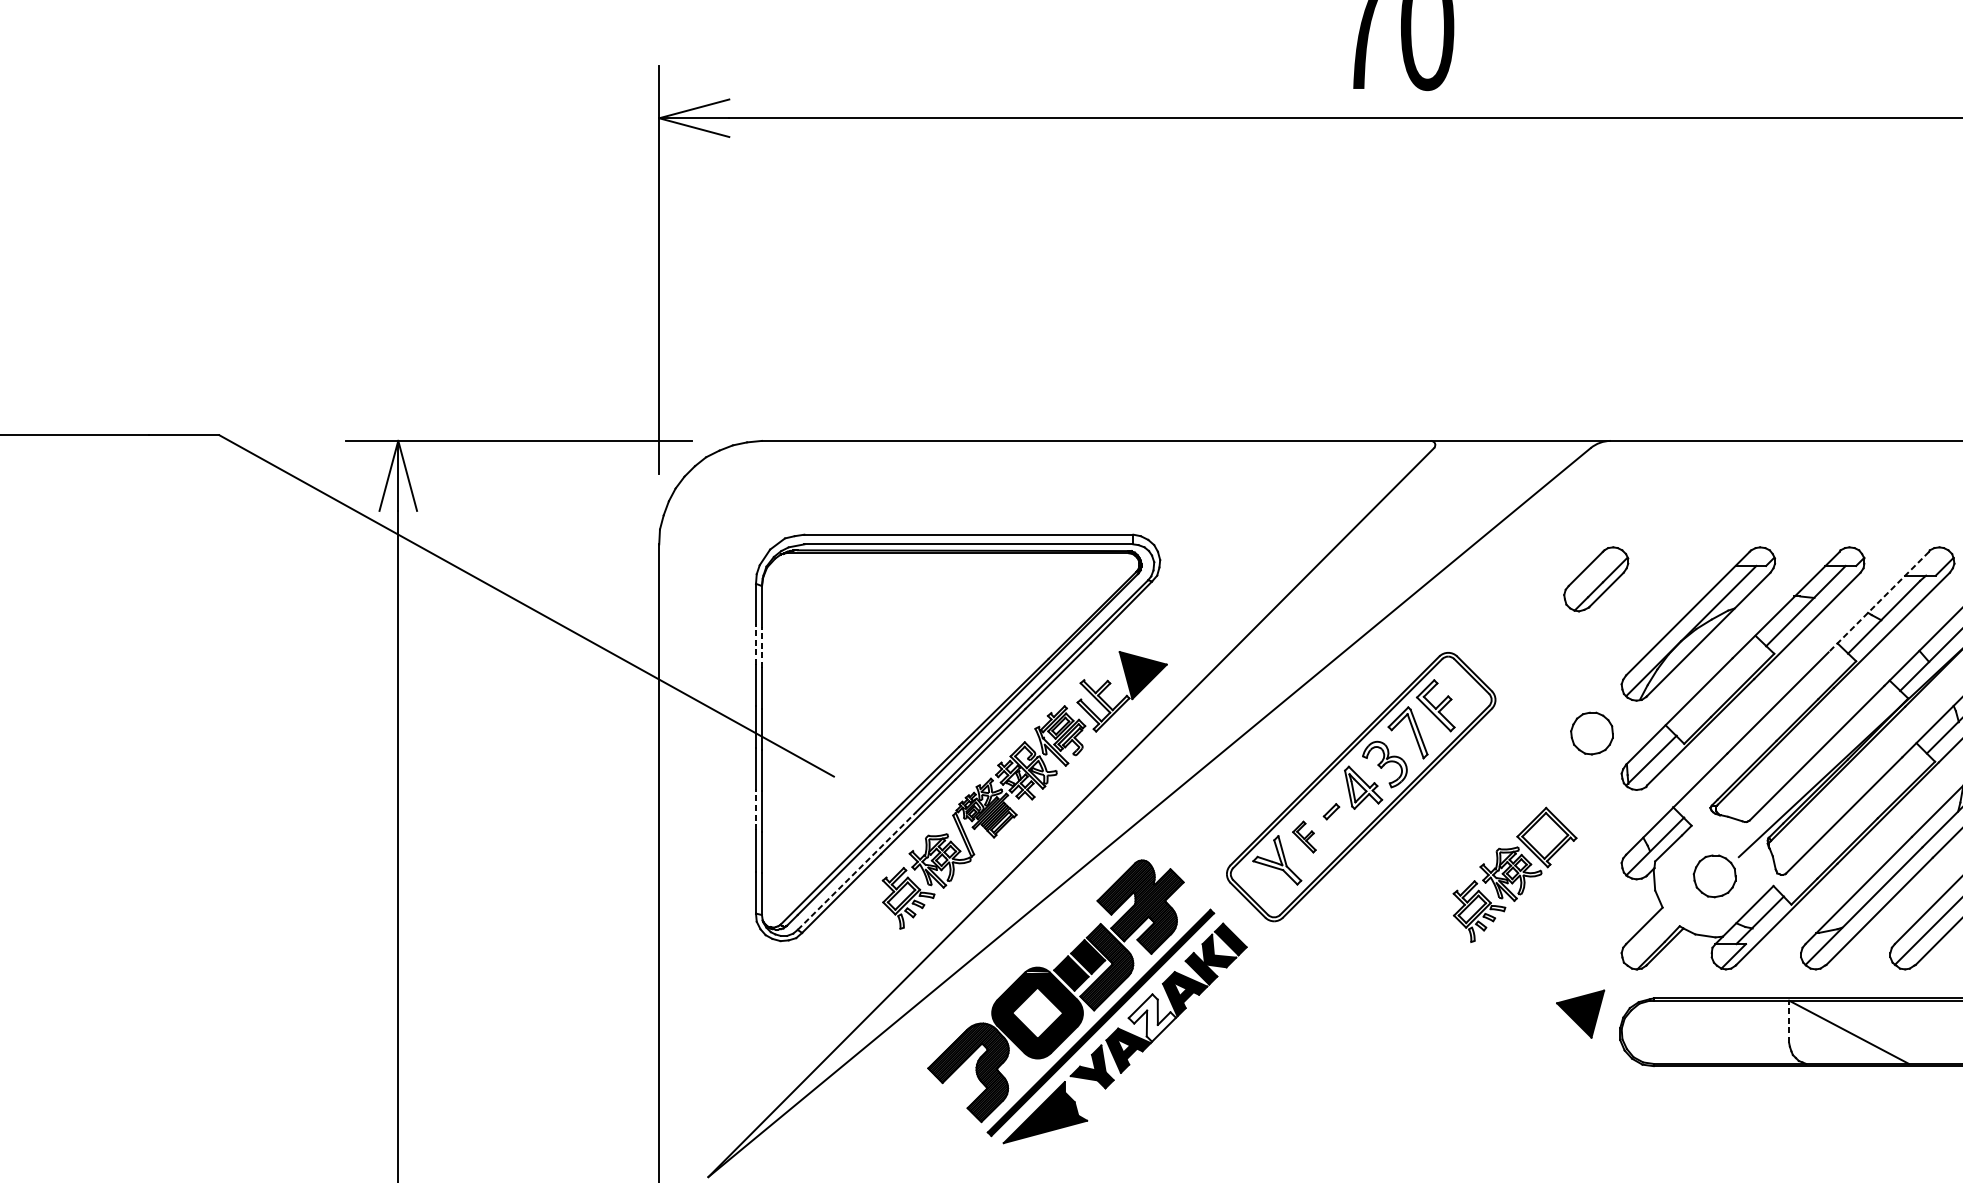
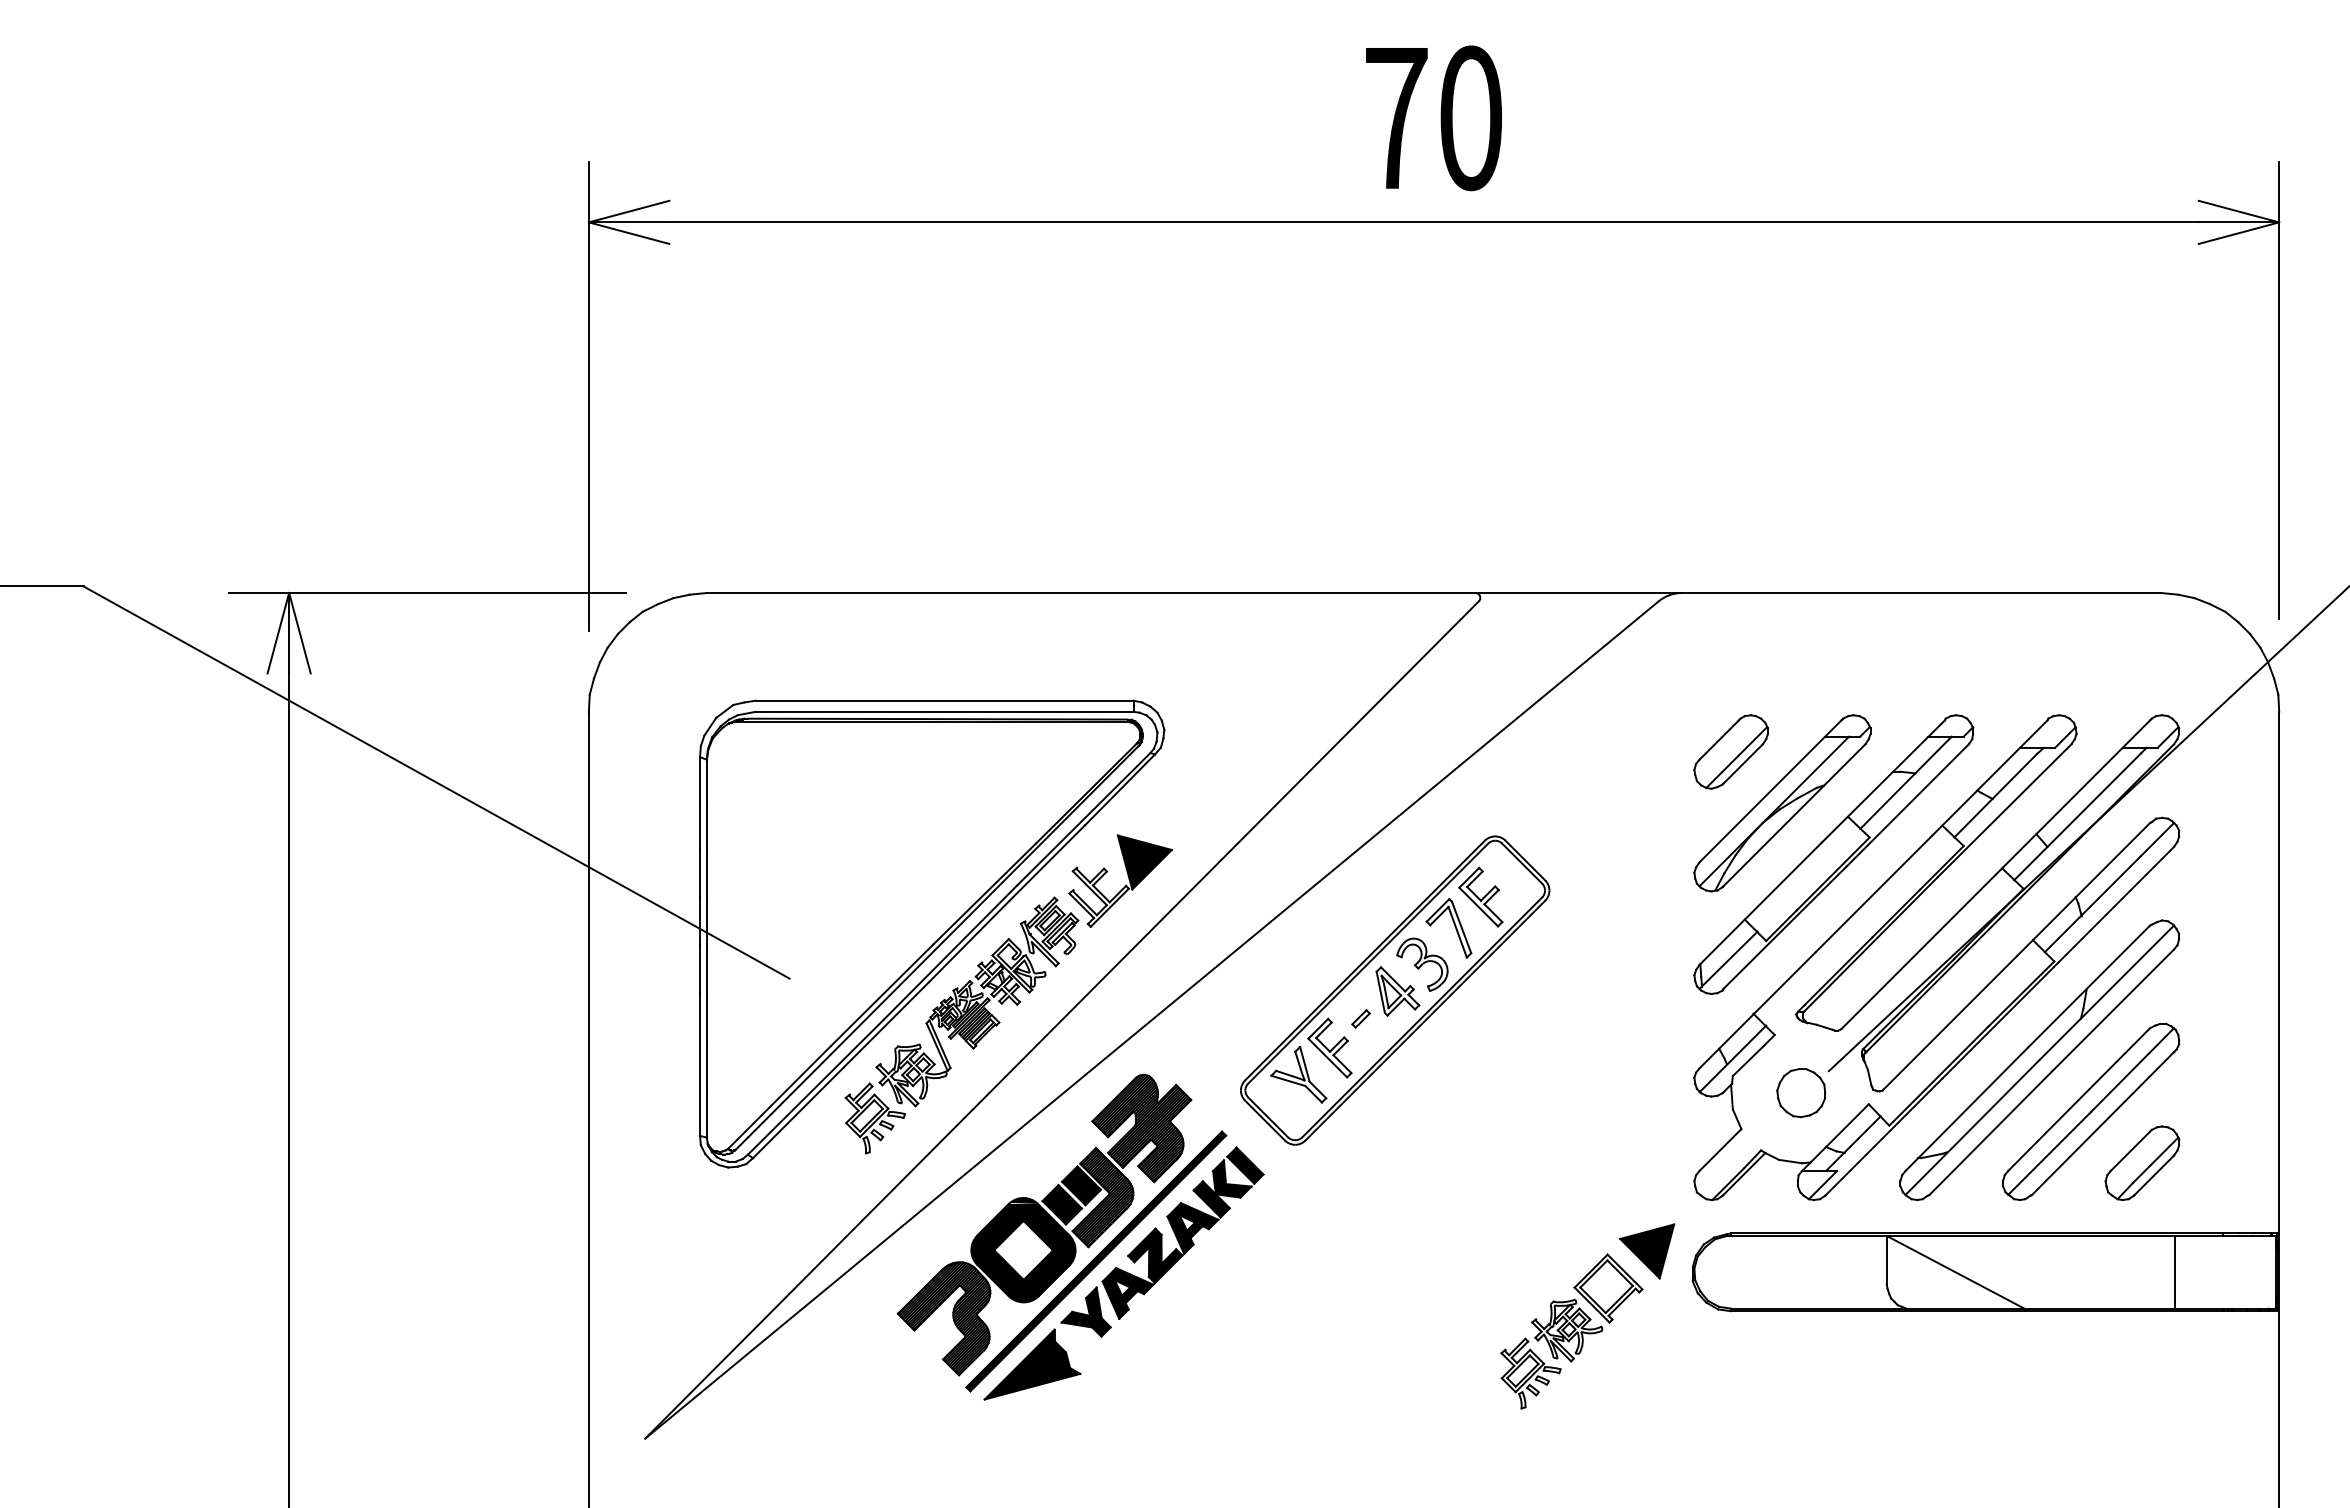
part: (1595, 578) -> (1730, 751), moved
line: (1878, 602) -> (1989, 778), dashed -> solid
line: (756, 644) -> (700, 826), dashed -> solid
line: (761, 647) -> (706, 830), dashed -> solid
part: (1592, 733) -> (1660, 929), removed
line: (756, 809) -> (700, 1016), dashed -> solid
part: (1304, 836) -> (1329, 1047), size x1.67
line: (856, 871) -> (815, 1087), dashed -> solid
part: (1514, 874) -> (1571, 1331), moved
fill: (1152, 1017) -> (1155, 1255), added
line: (1788, 1021) -> (1886, 1259), dashed -> solid

